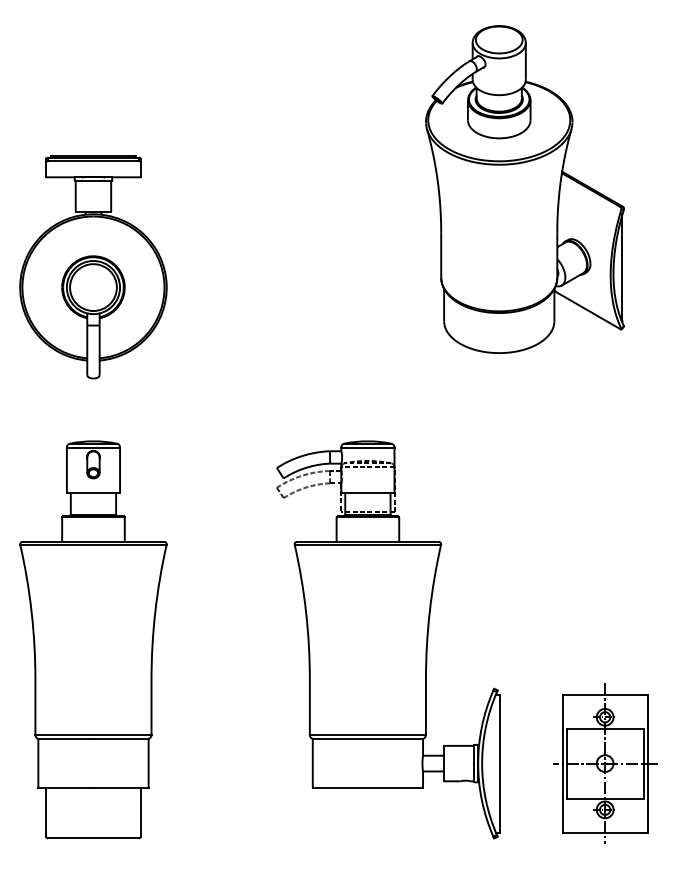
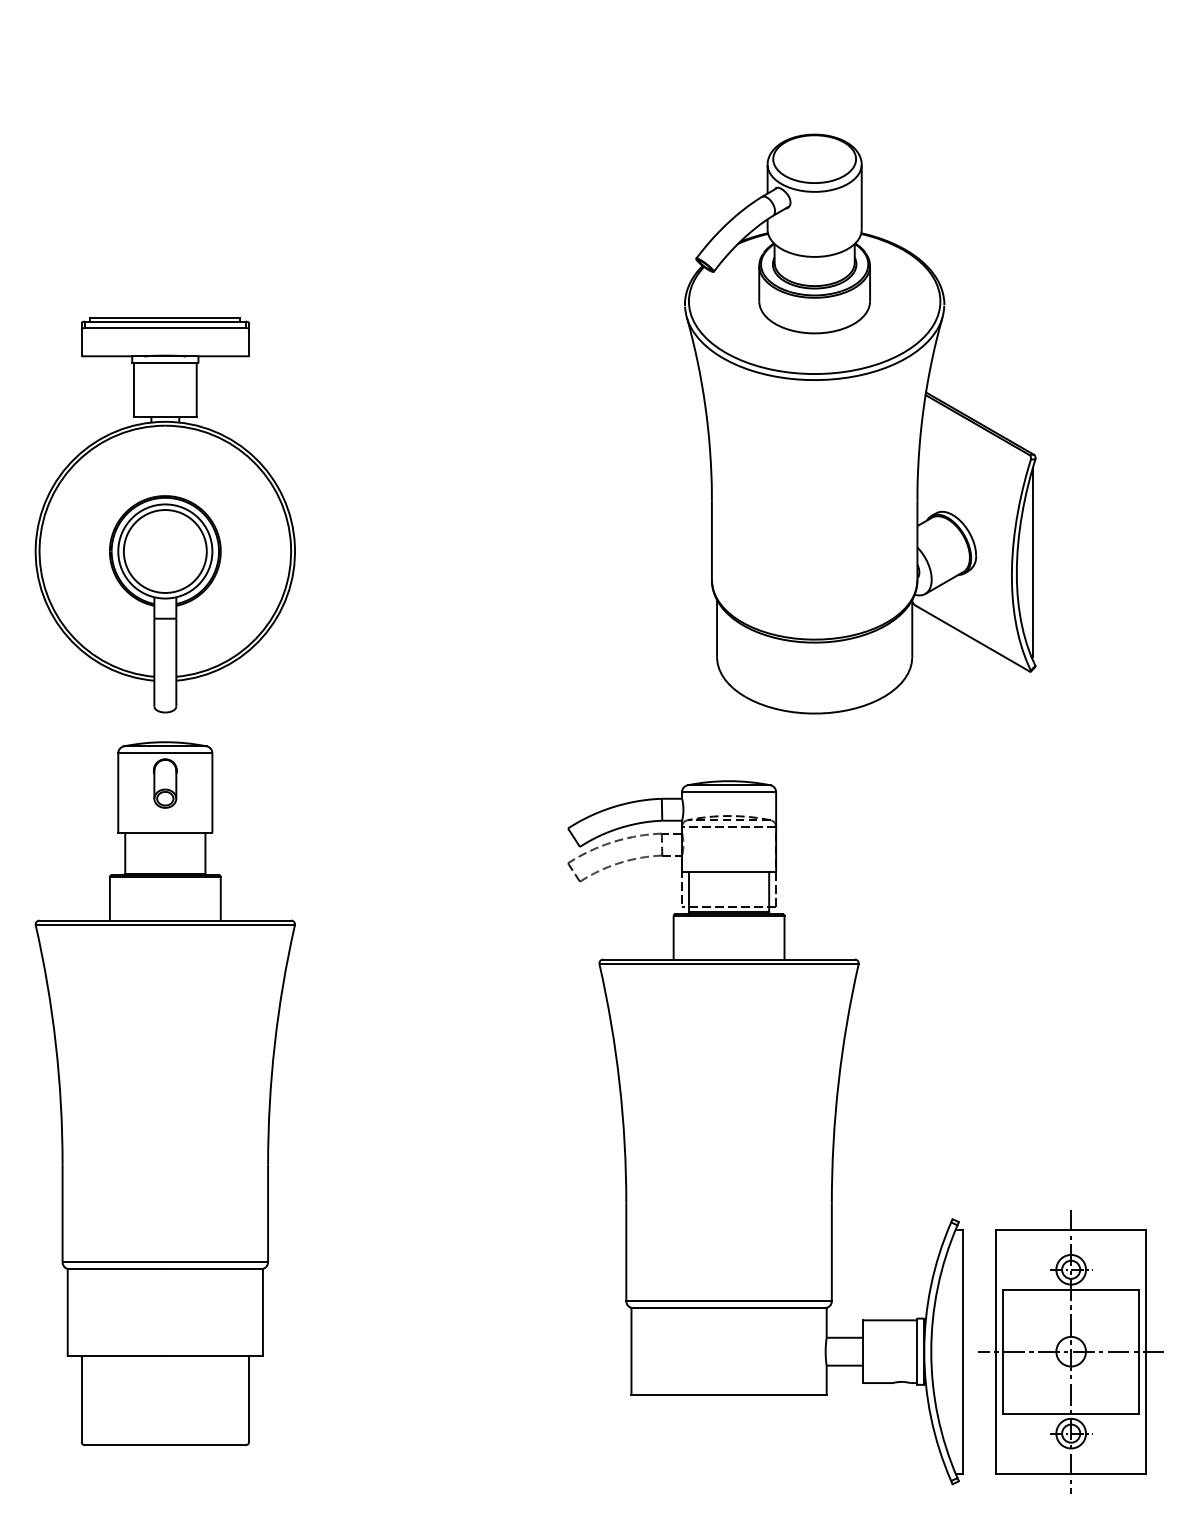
part: (524, 189) -> (859, 423), moved
part: (93, 267) -> (165, 515), moved
part: (93, 639) -> (165, 1093), moved
part: (388, 639) -> (765, 1132), moved

